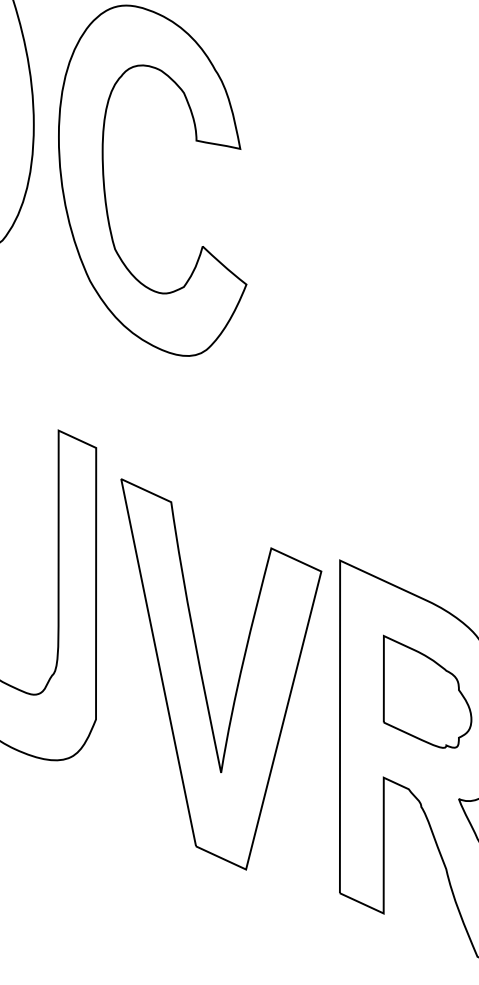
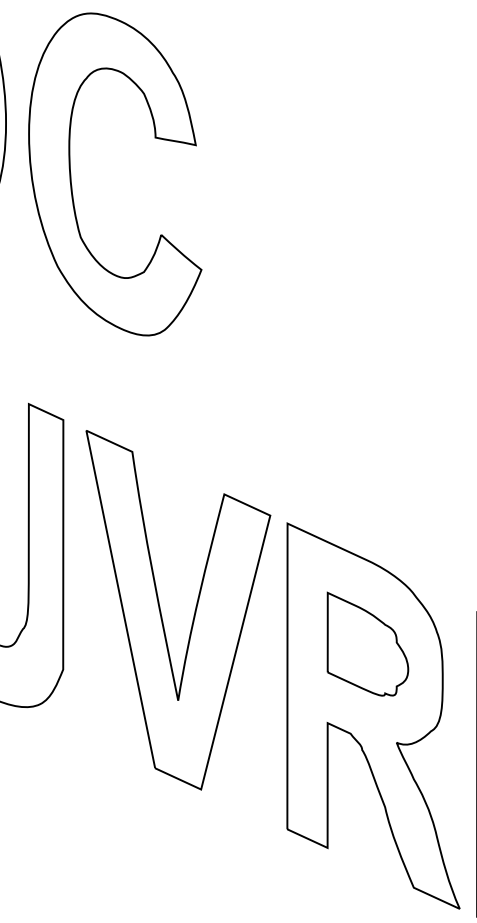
part: (237, 680) -> (193, 615), moved

